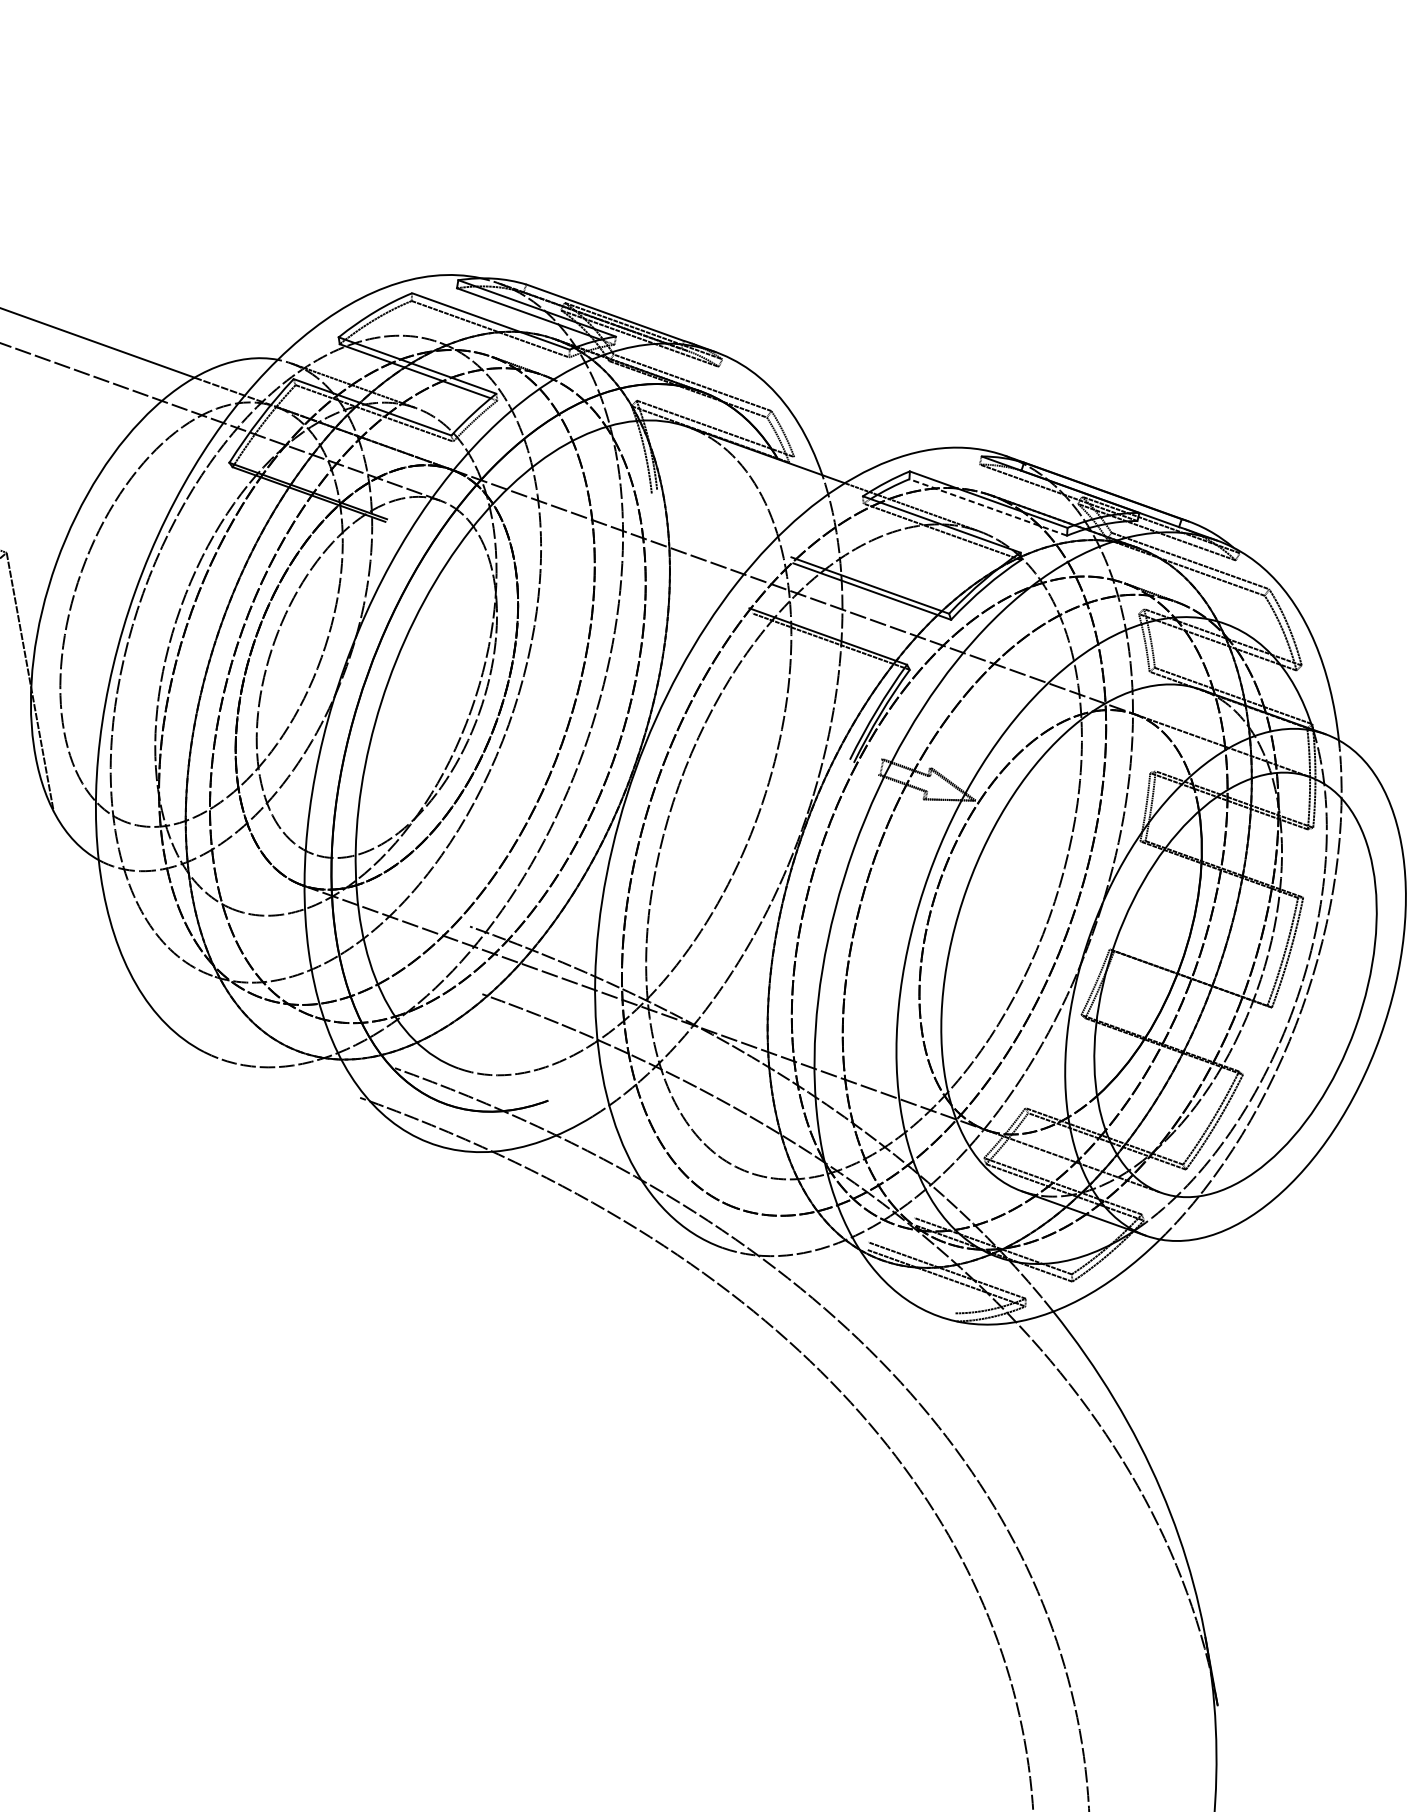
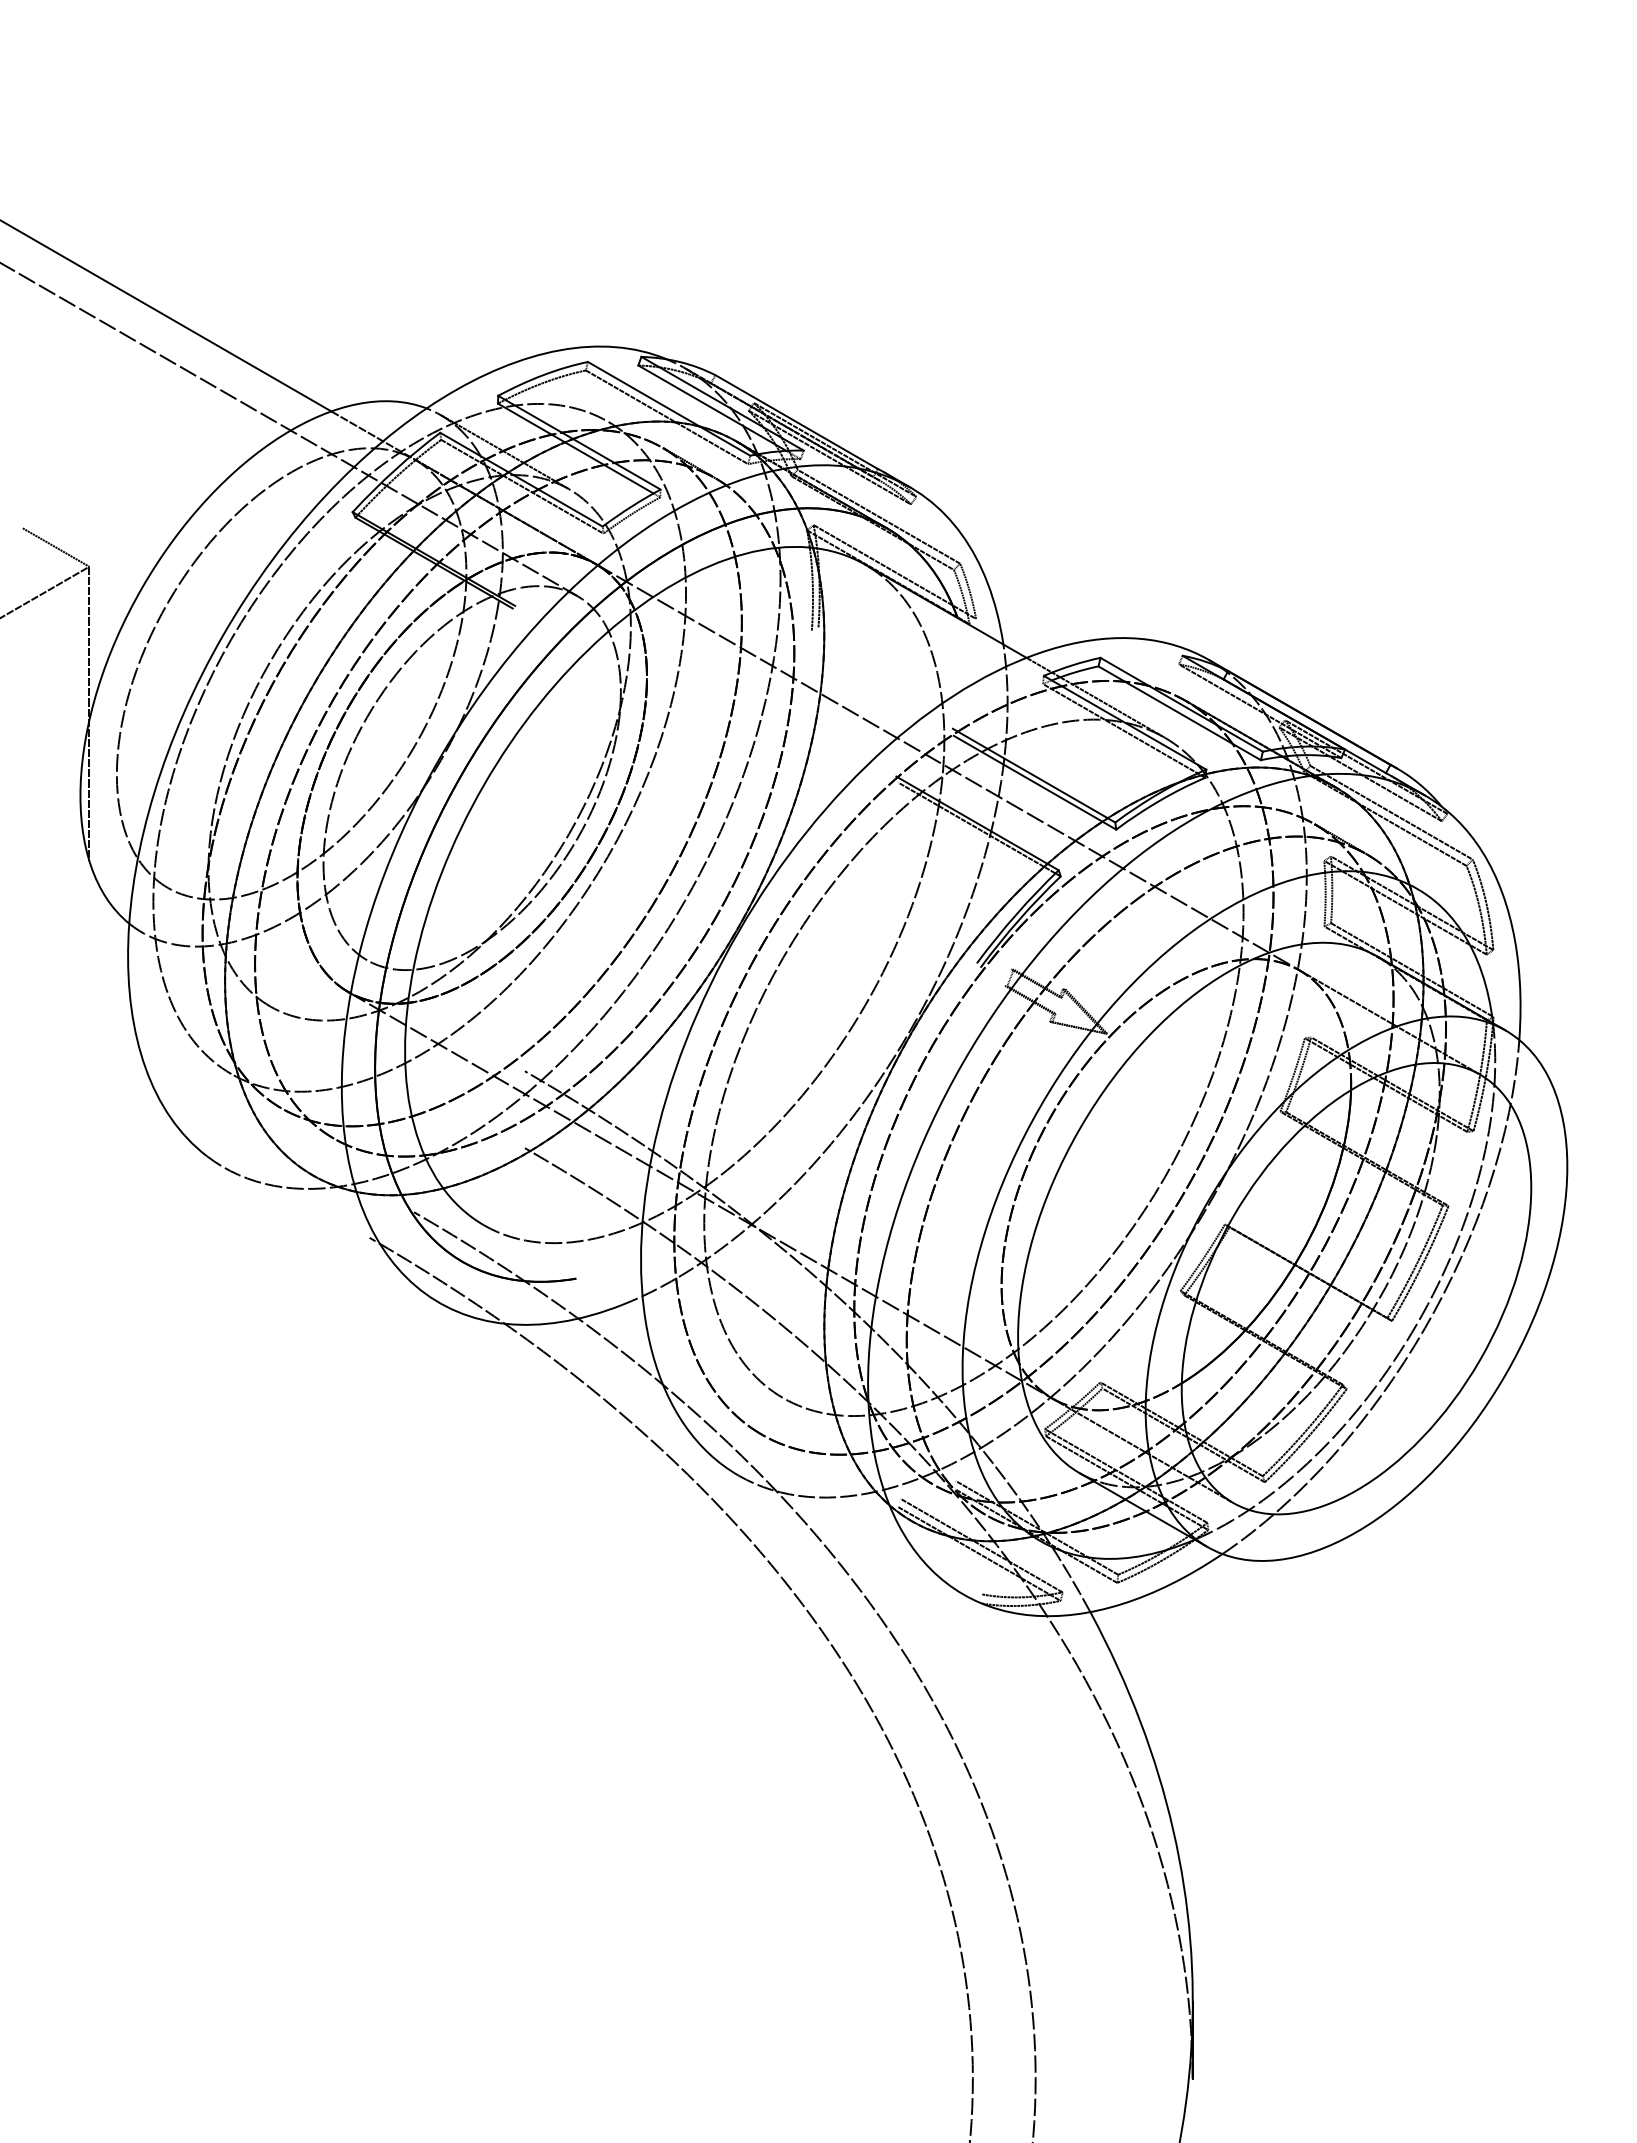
line: (988, 507) -> (1179, 713), dashed -> solid

